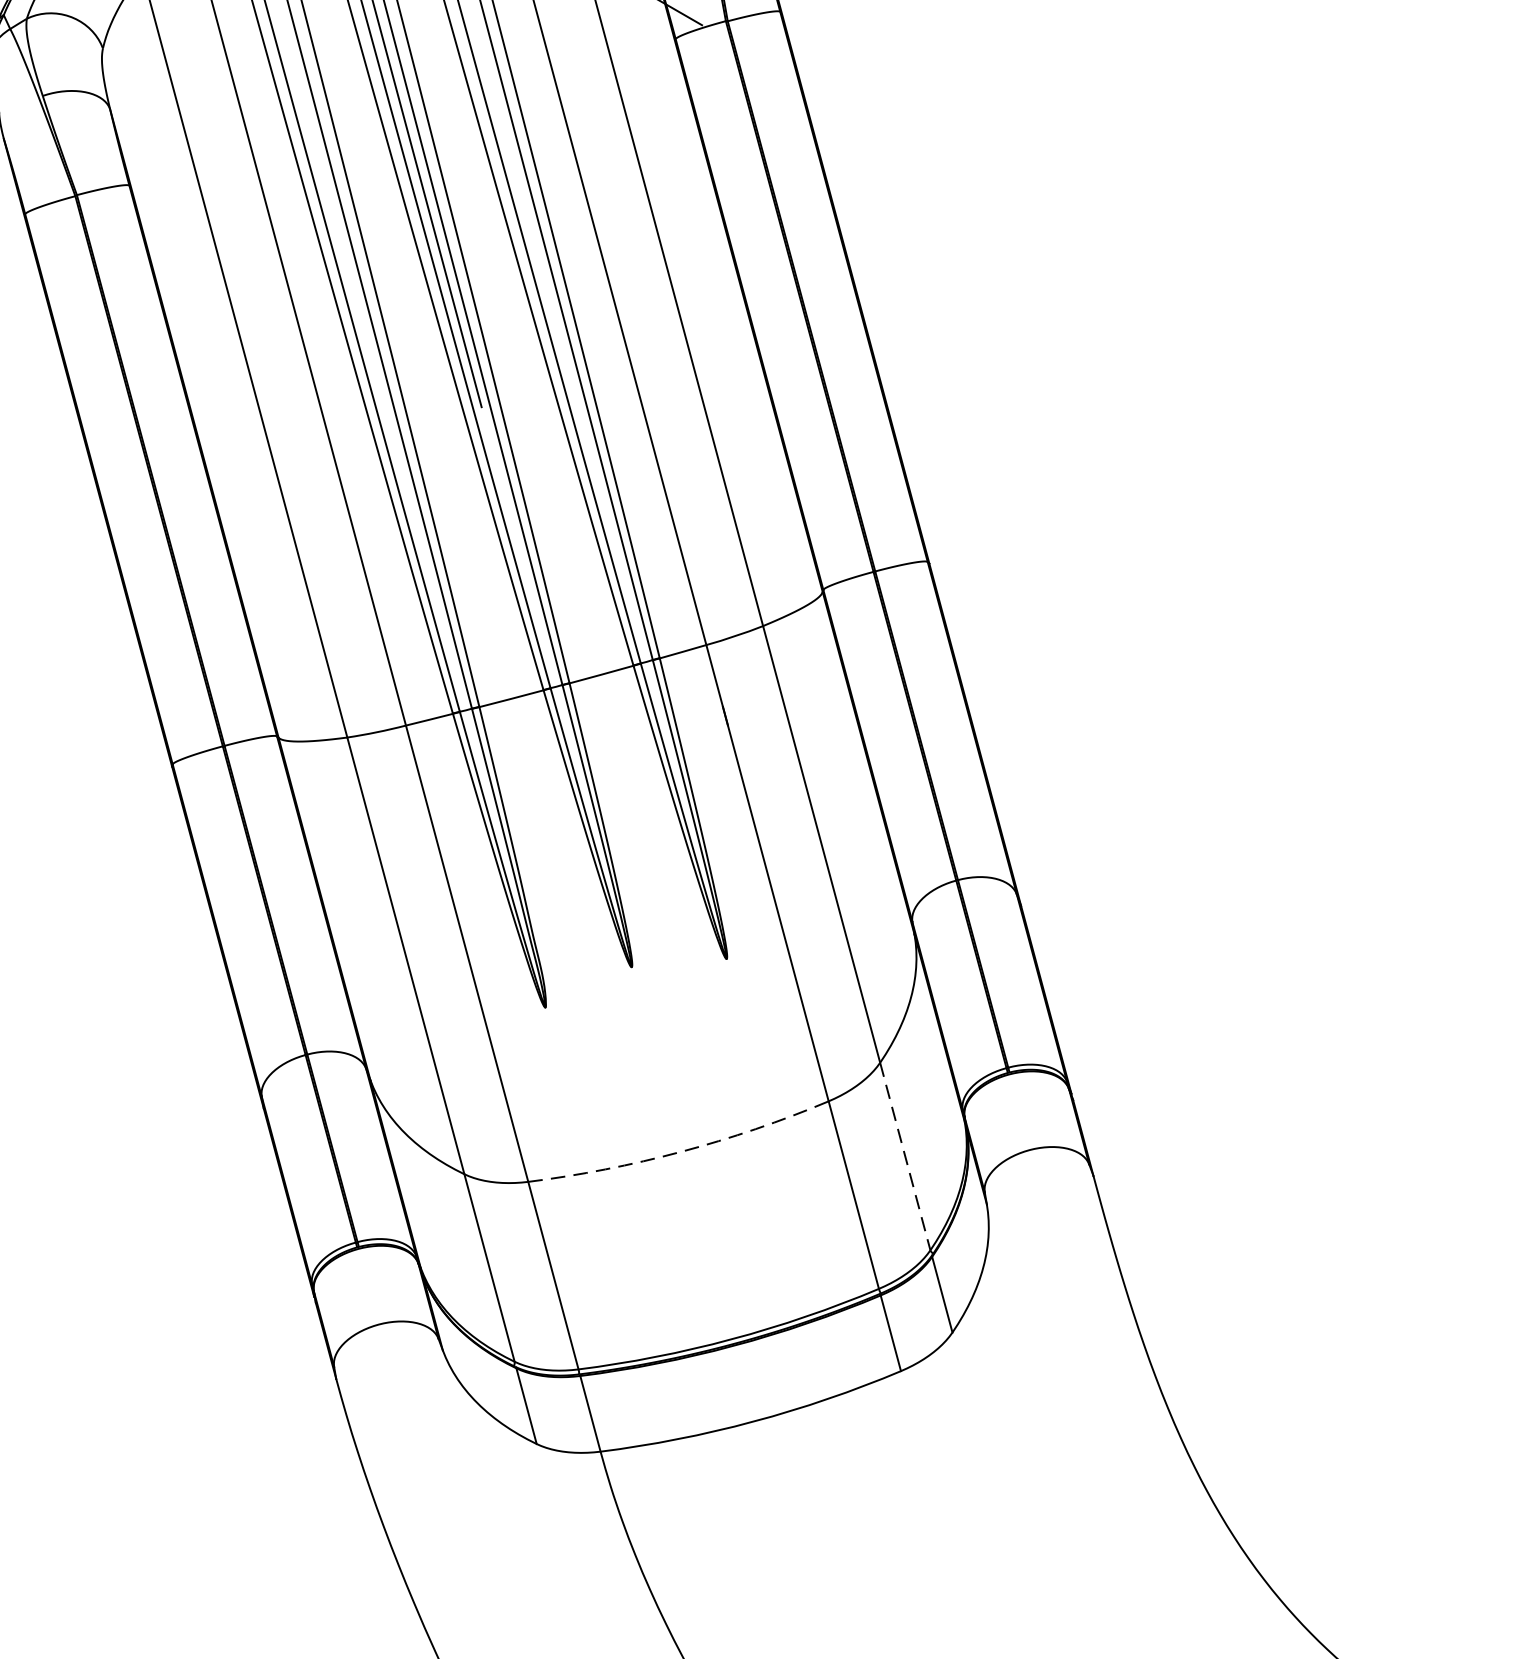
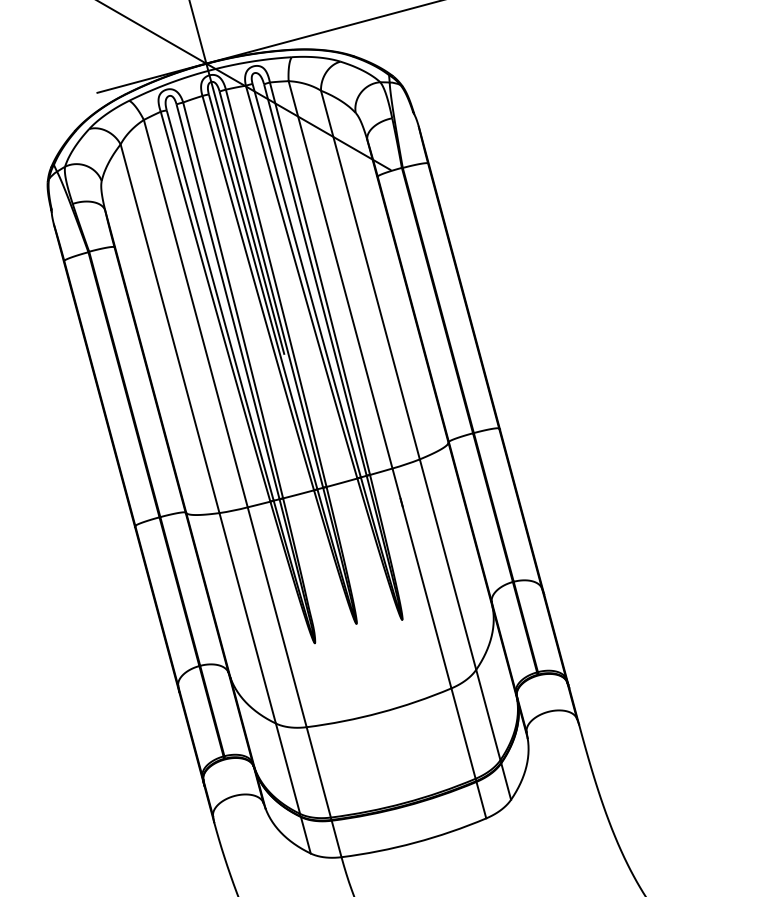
arc: (681, 1151) -> (380, 712), dashed -> solid
line: (905, 1157) -> (488, 715), dashed -> solid

